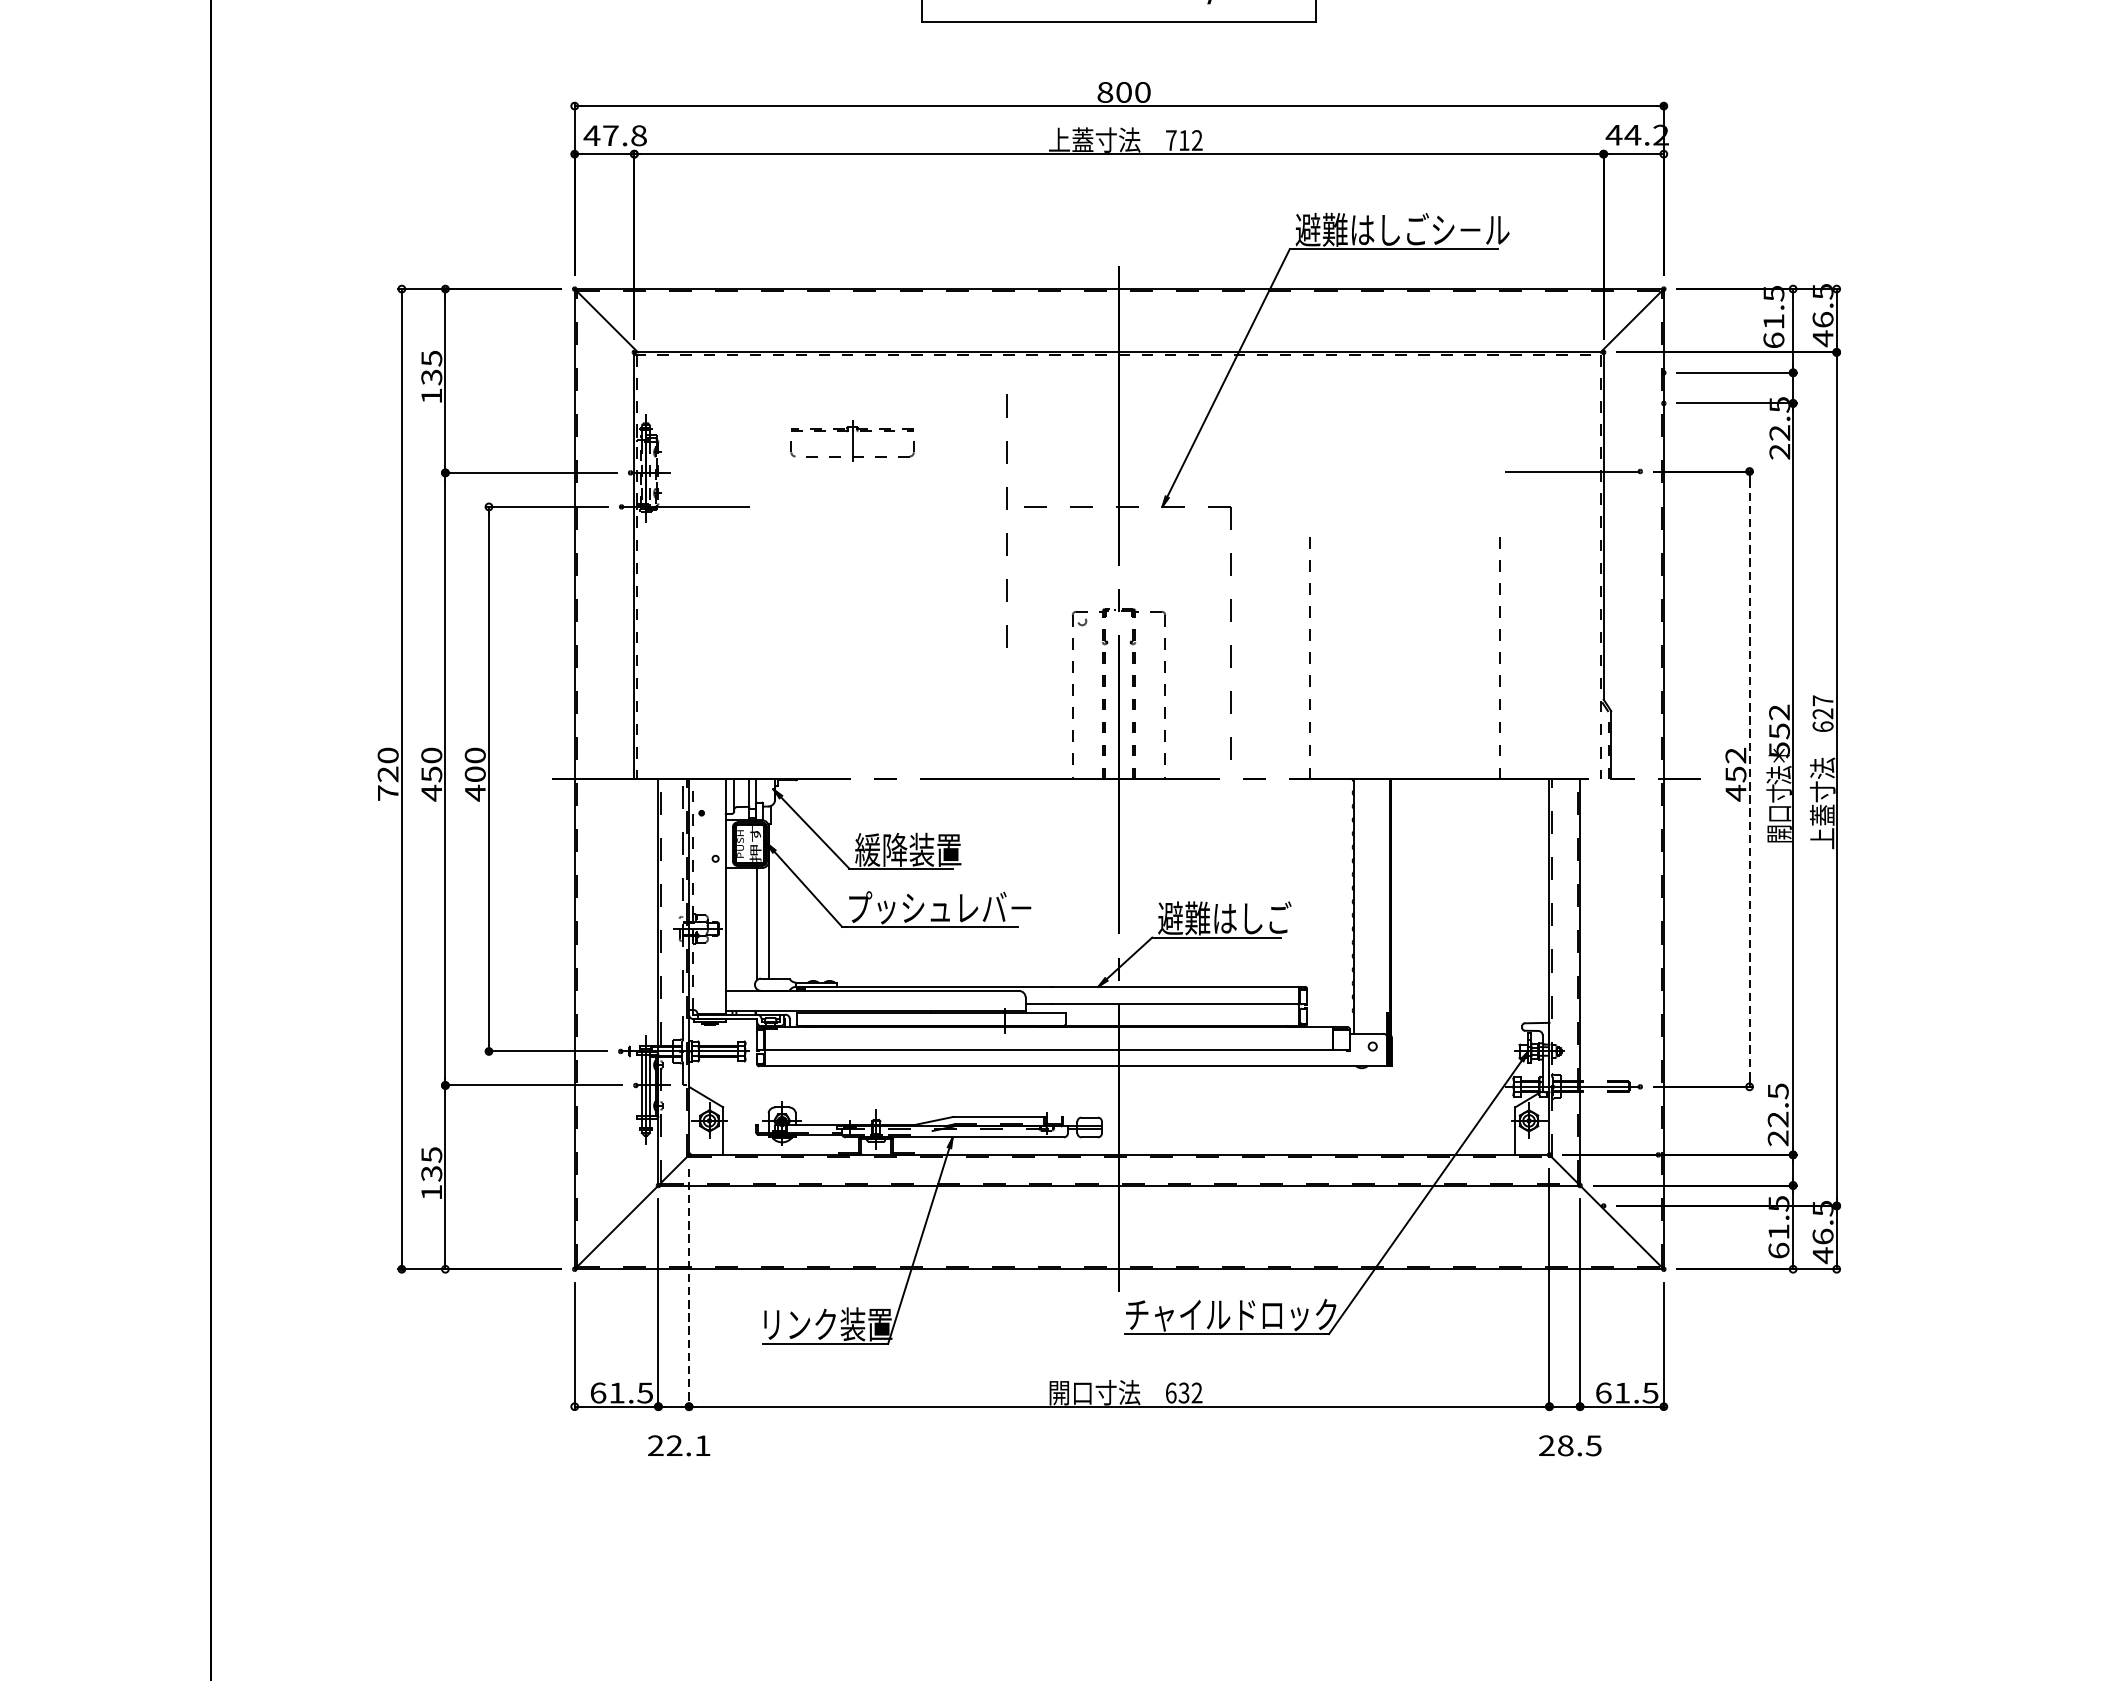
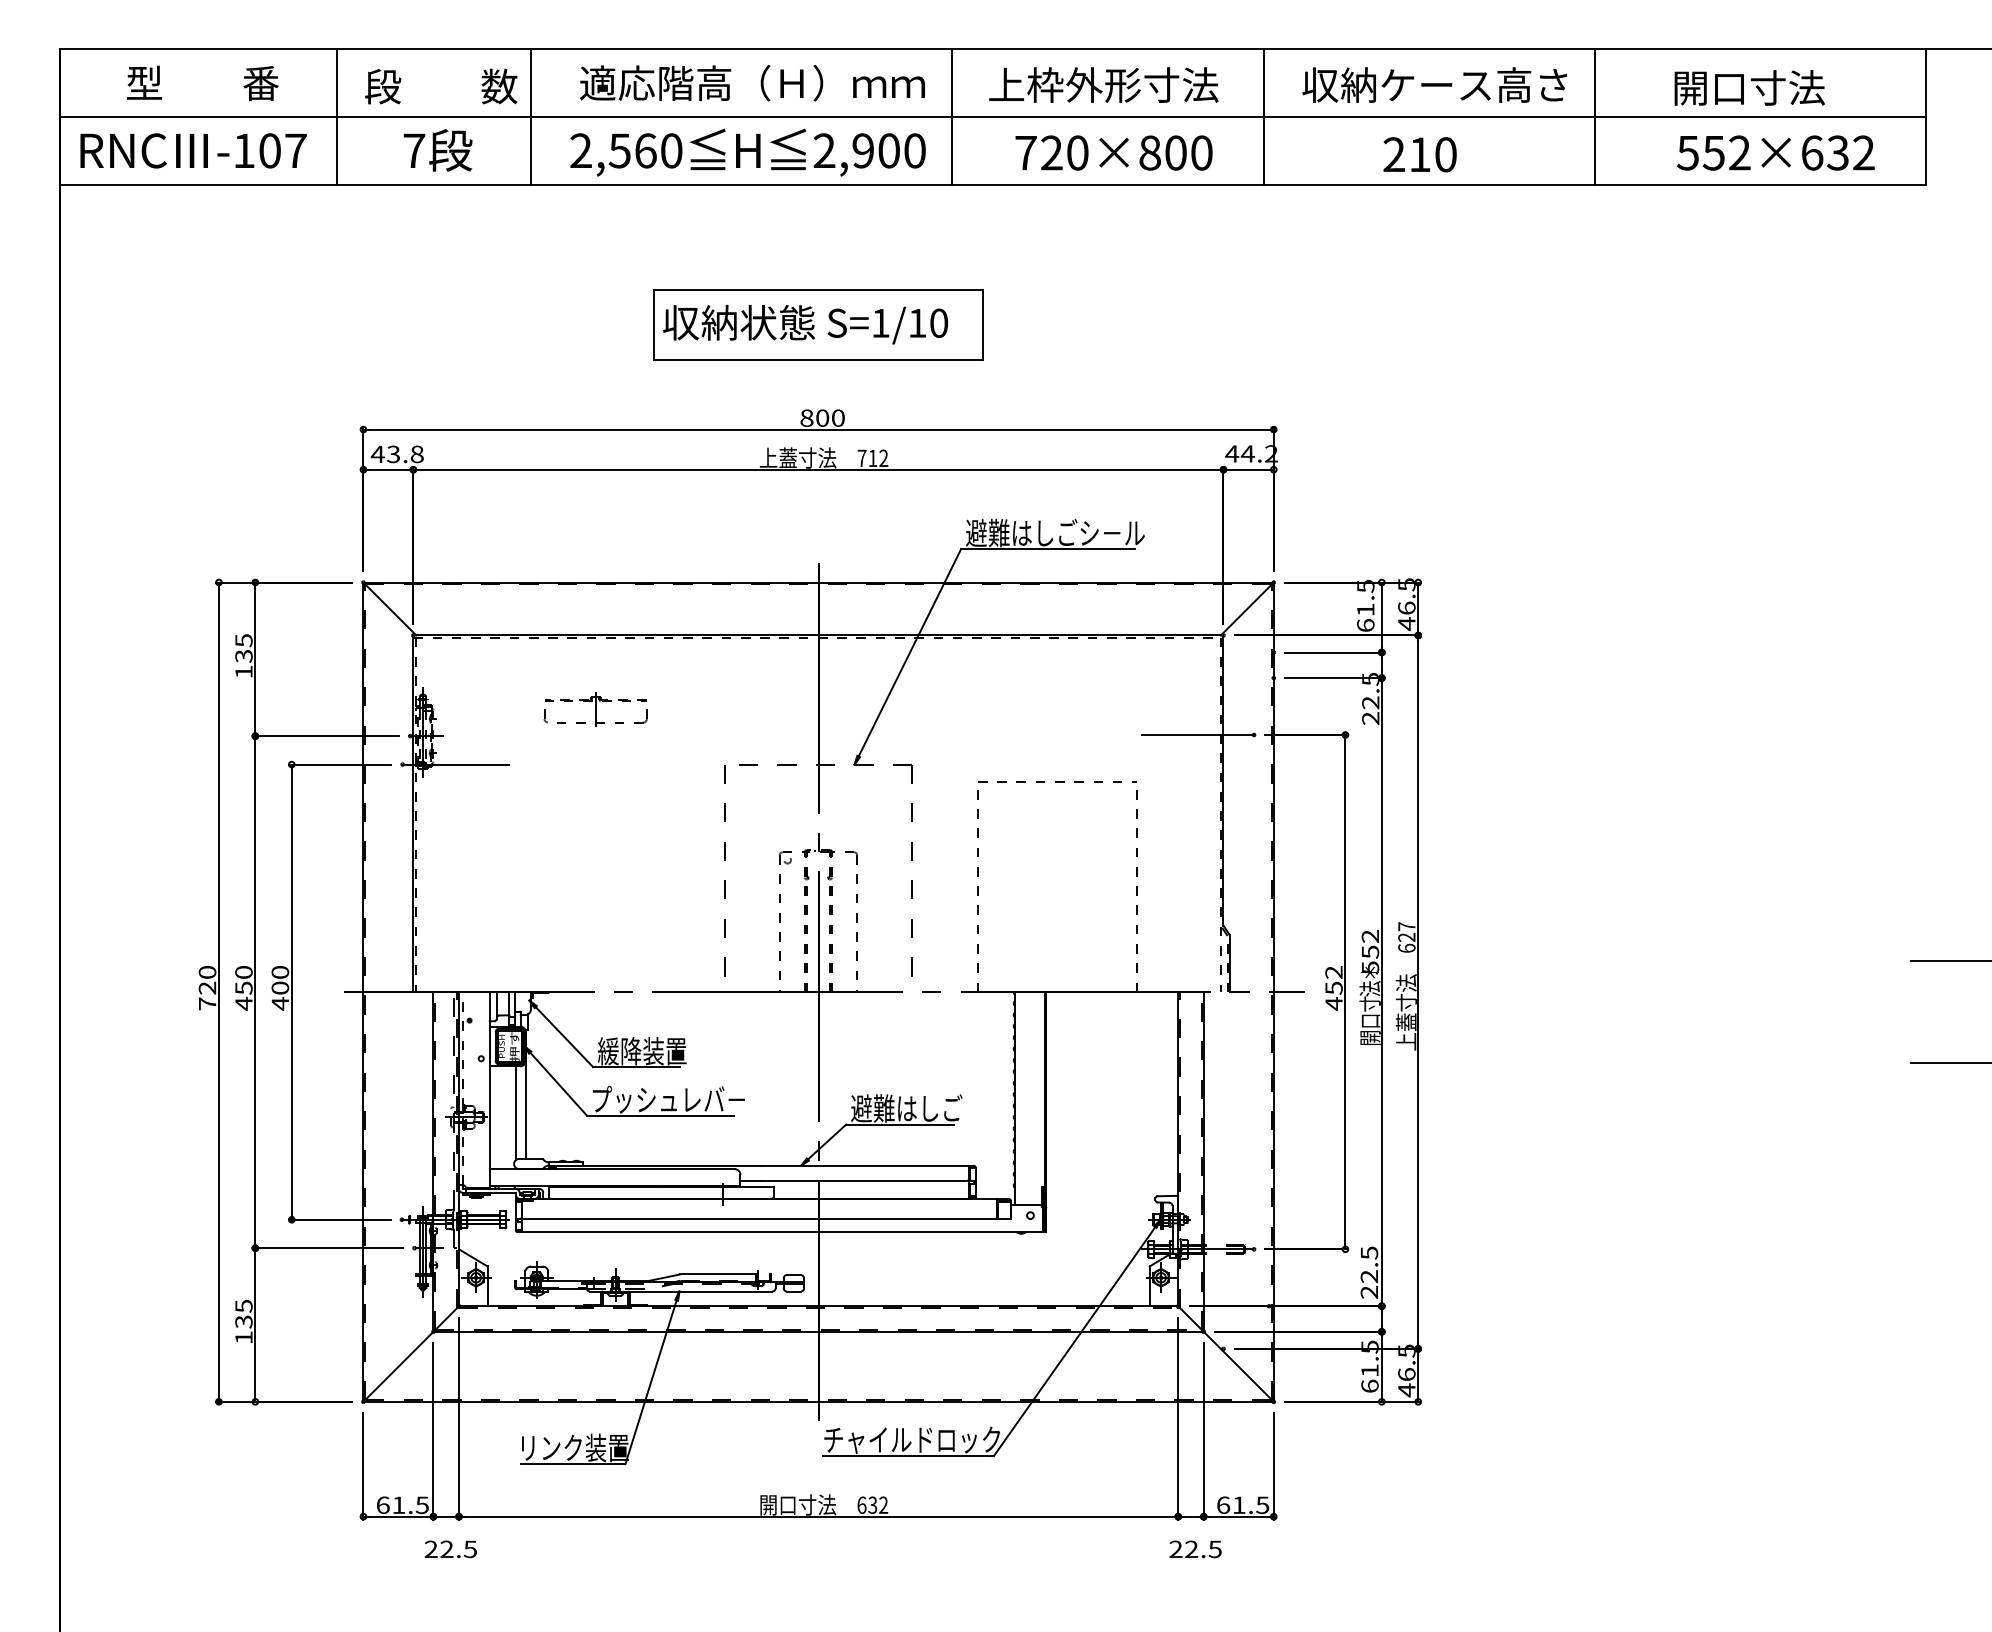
text: (610, 135) -> (393, 454), 47.8 -> 43.8
line: (1006, 509) -> (724, 860), moved
line: (1405, 527) -> (1057, 781), added
line: (1749, 778) -> (1345, 991), dashed -> solid
line: (689, 1289) -> (459, 1418), dashed -> solid
text: (701, 1445) -> (469, 1549), 22.1 -> 22.5
text: (1565, 1445) -> (1191, 1549), 28.5 -> 22.5

